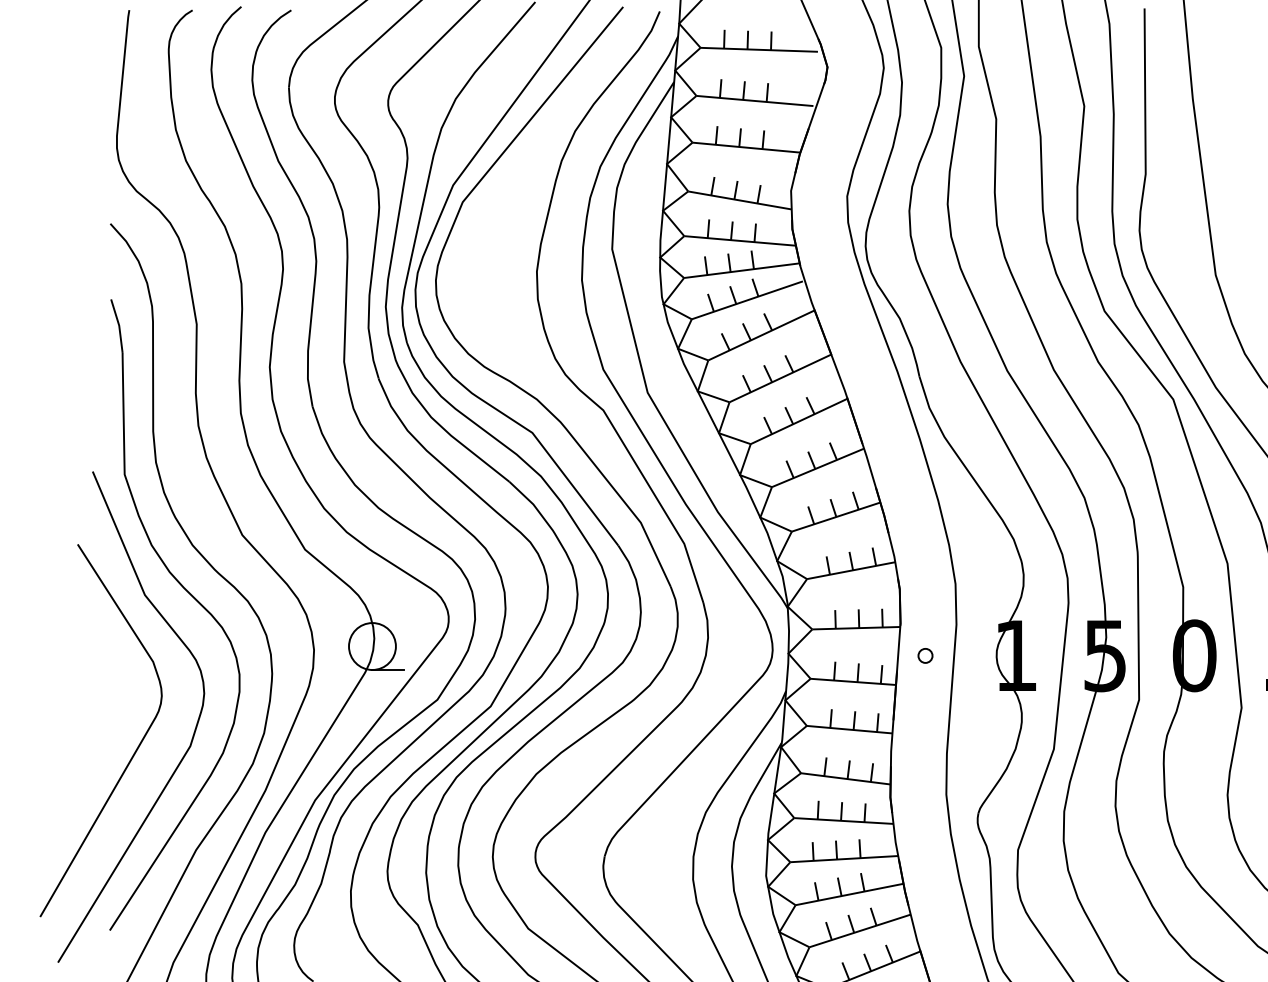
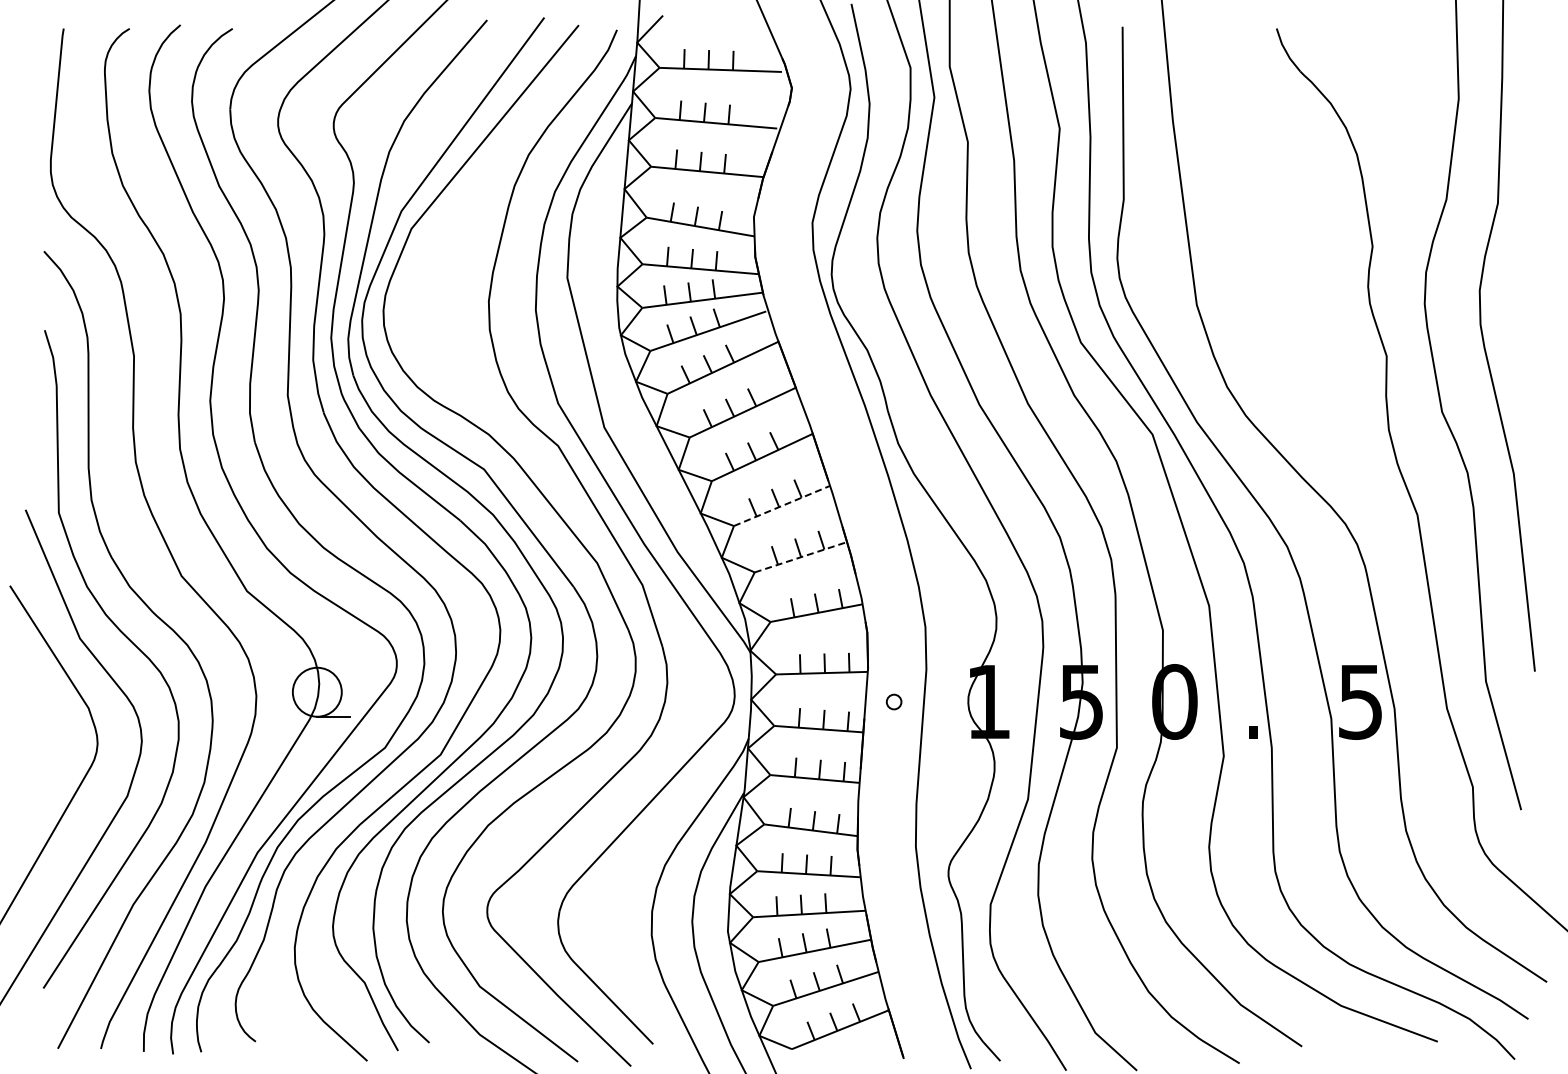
line: (818, 467) -> (782, 505), solid -> dashed
line: (835, 517) -> (800, 557), solid -> dashed

